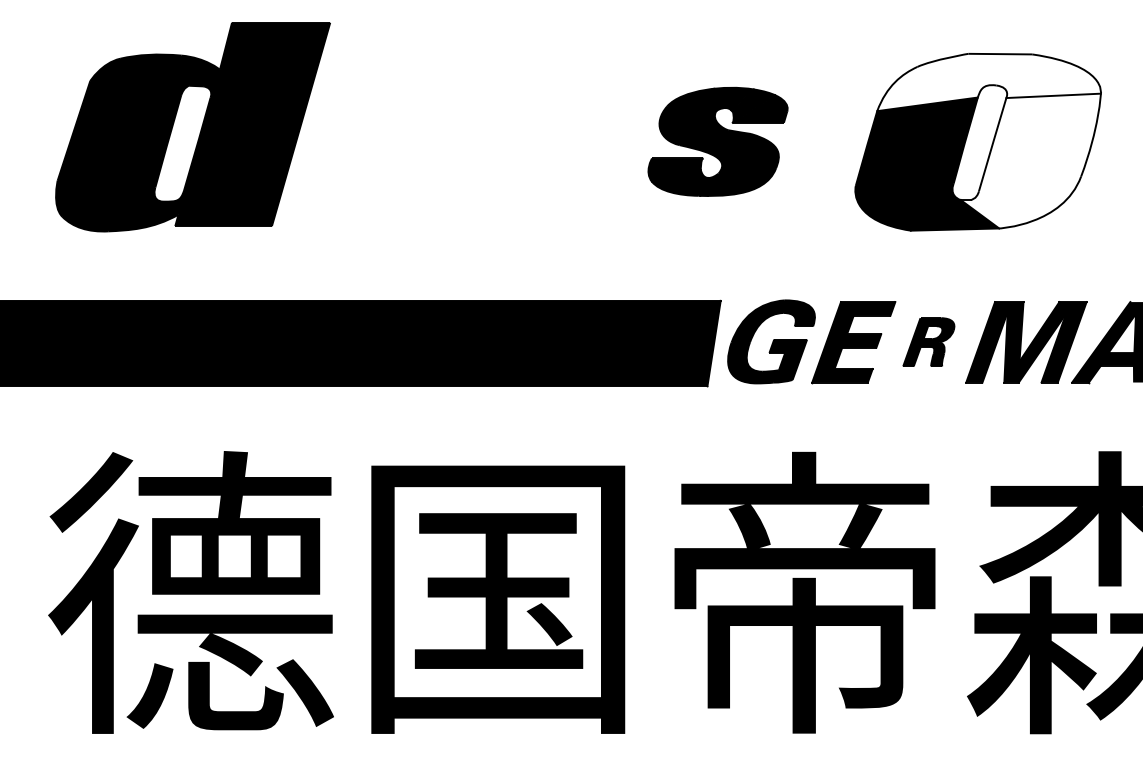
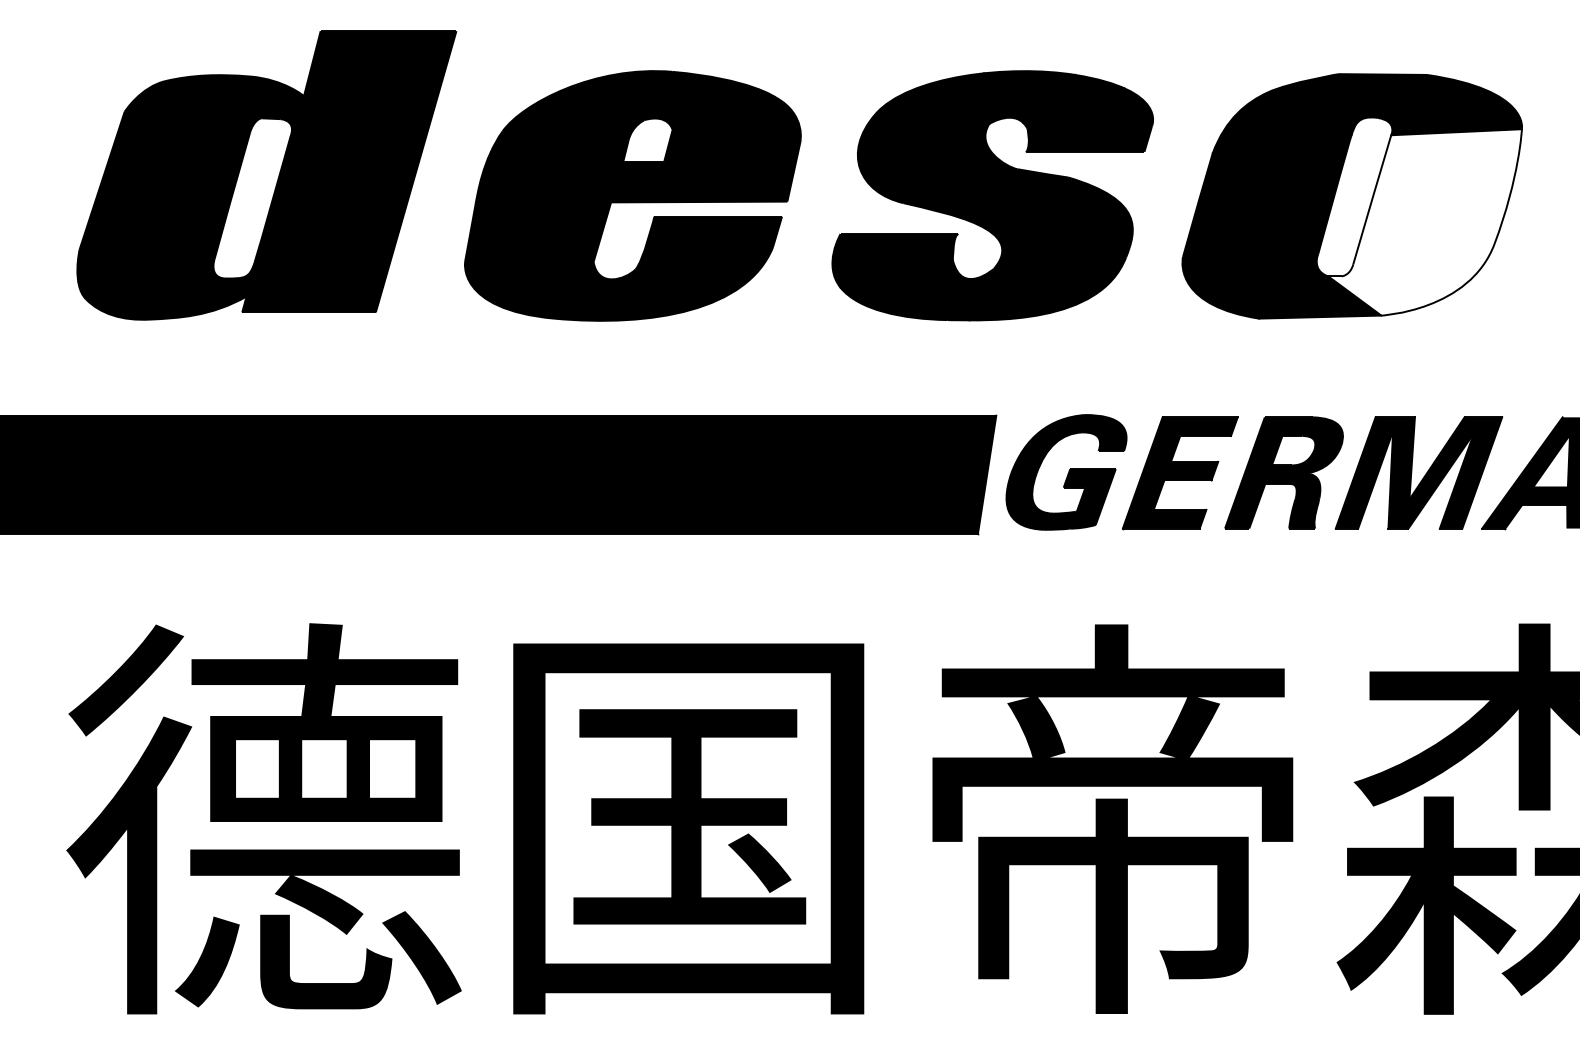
fill: (989, 82) -> (1367, 113), added
part: (457, 141) -> (632, 195), added
part: (717, 141) -> (992, 195), size x1.67
part: (928, 341) -> (1283, 472), size x1.67

